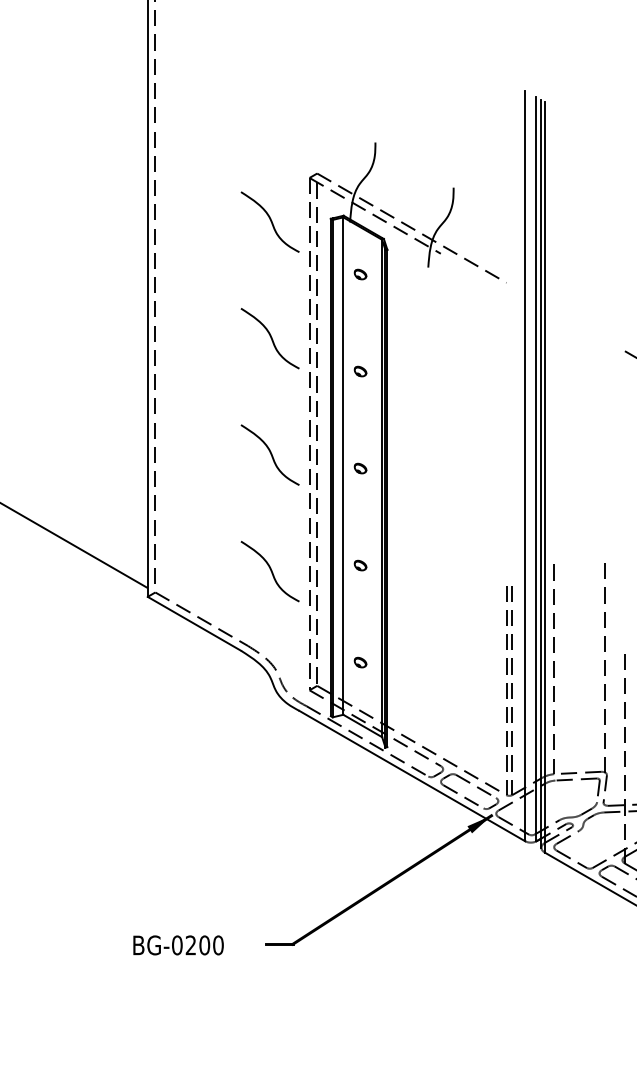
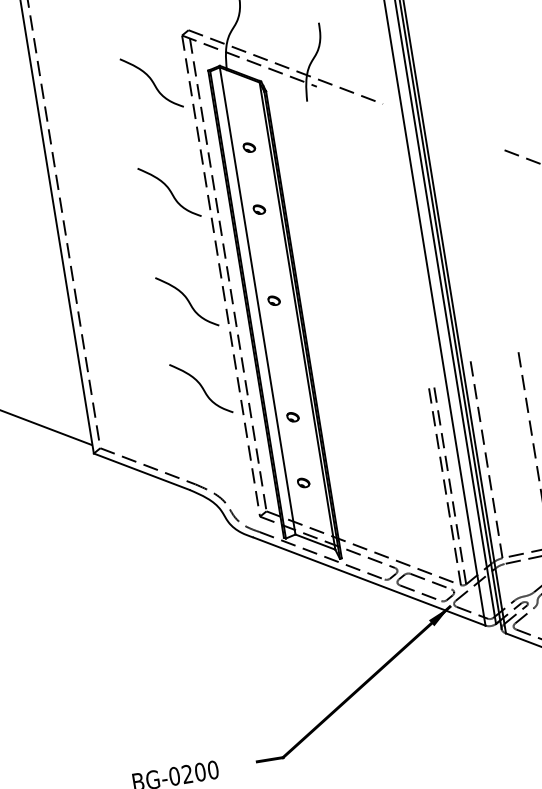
part: (360, 274) -> (249, 147), moved
part: (360, 565) -> (292, 417), moved
curve: (270, 571) -> (201, 388), moved

